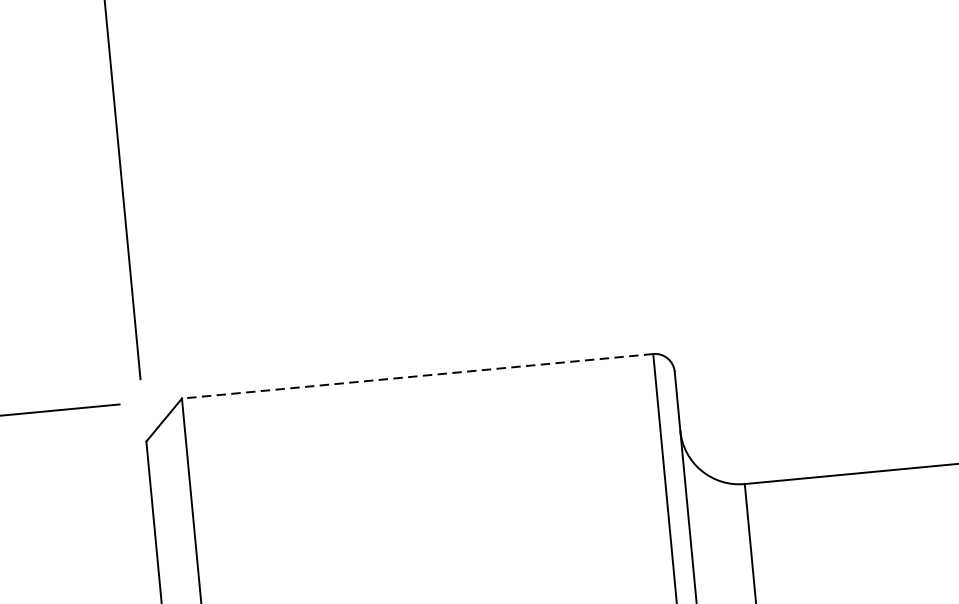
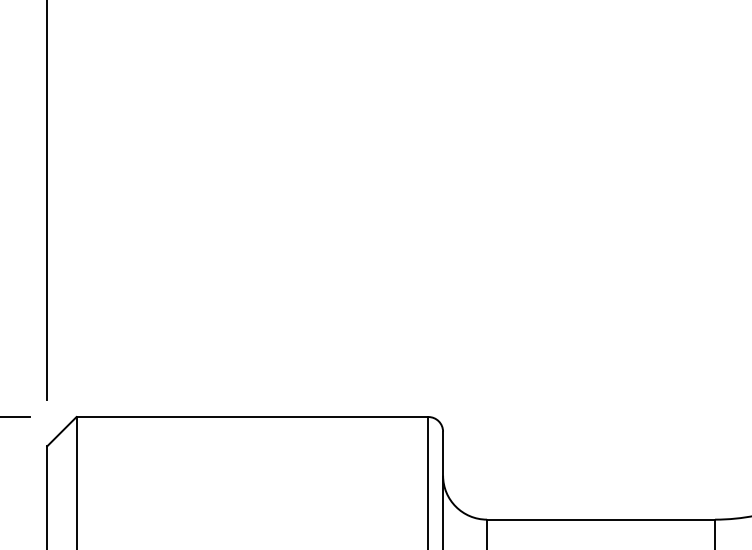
line: (417, 376) -> (252, 417), dashed -> solid

